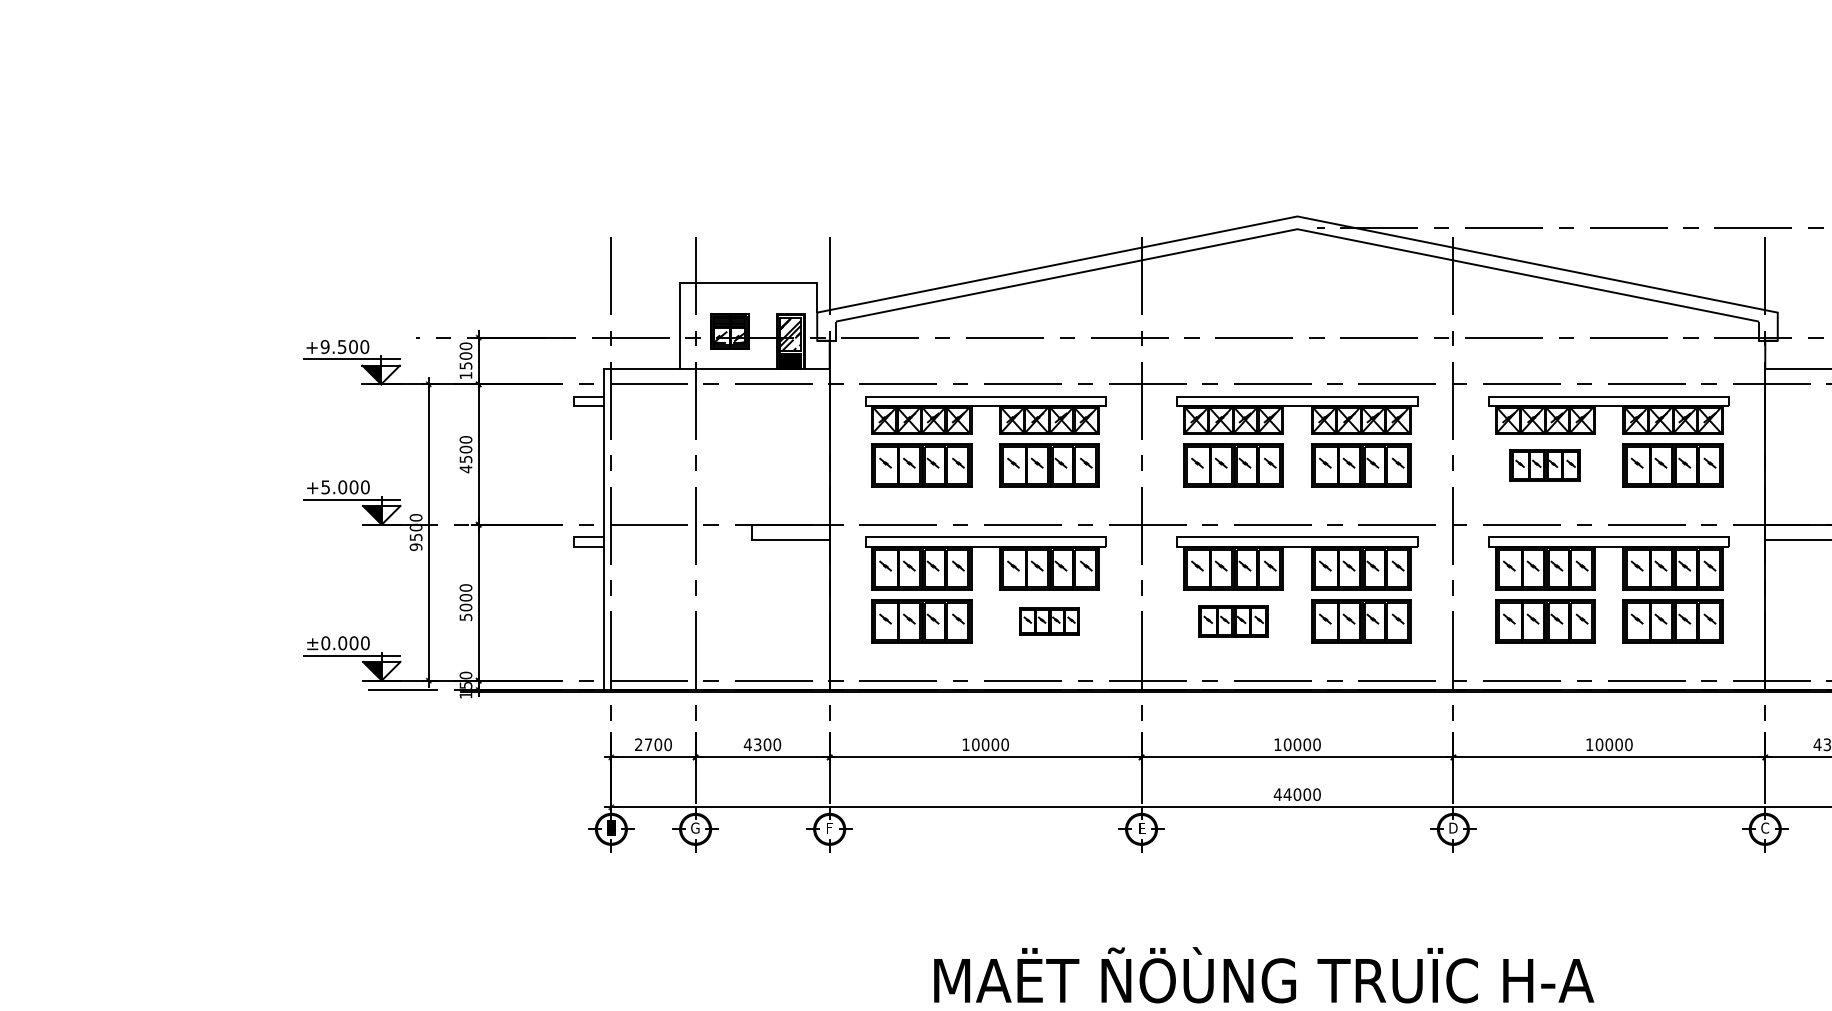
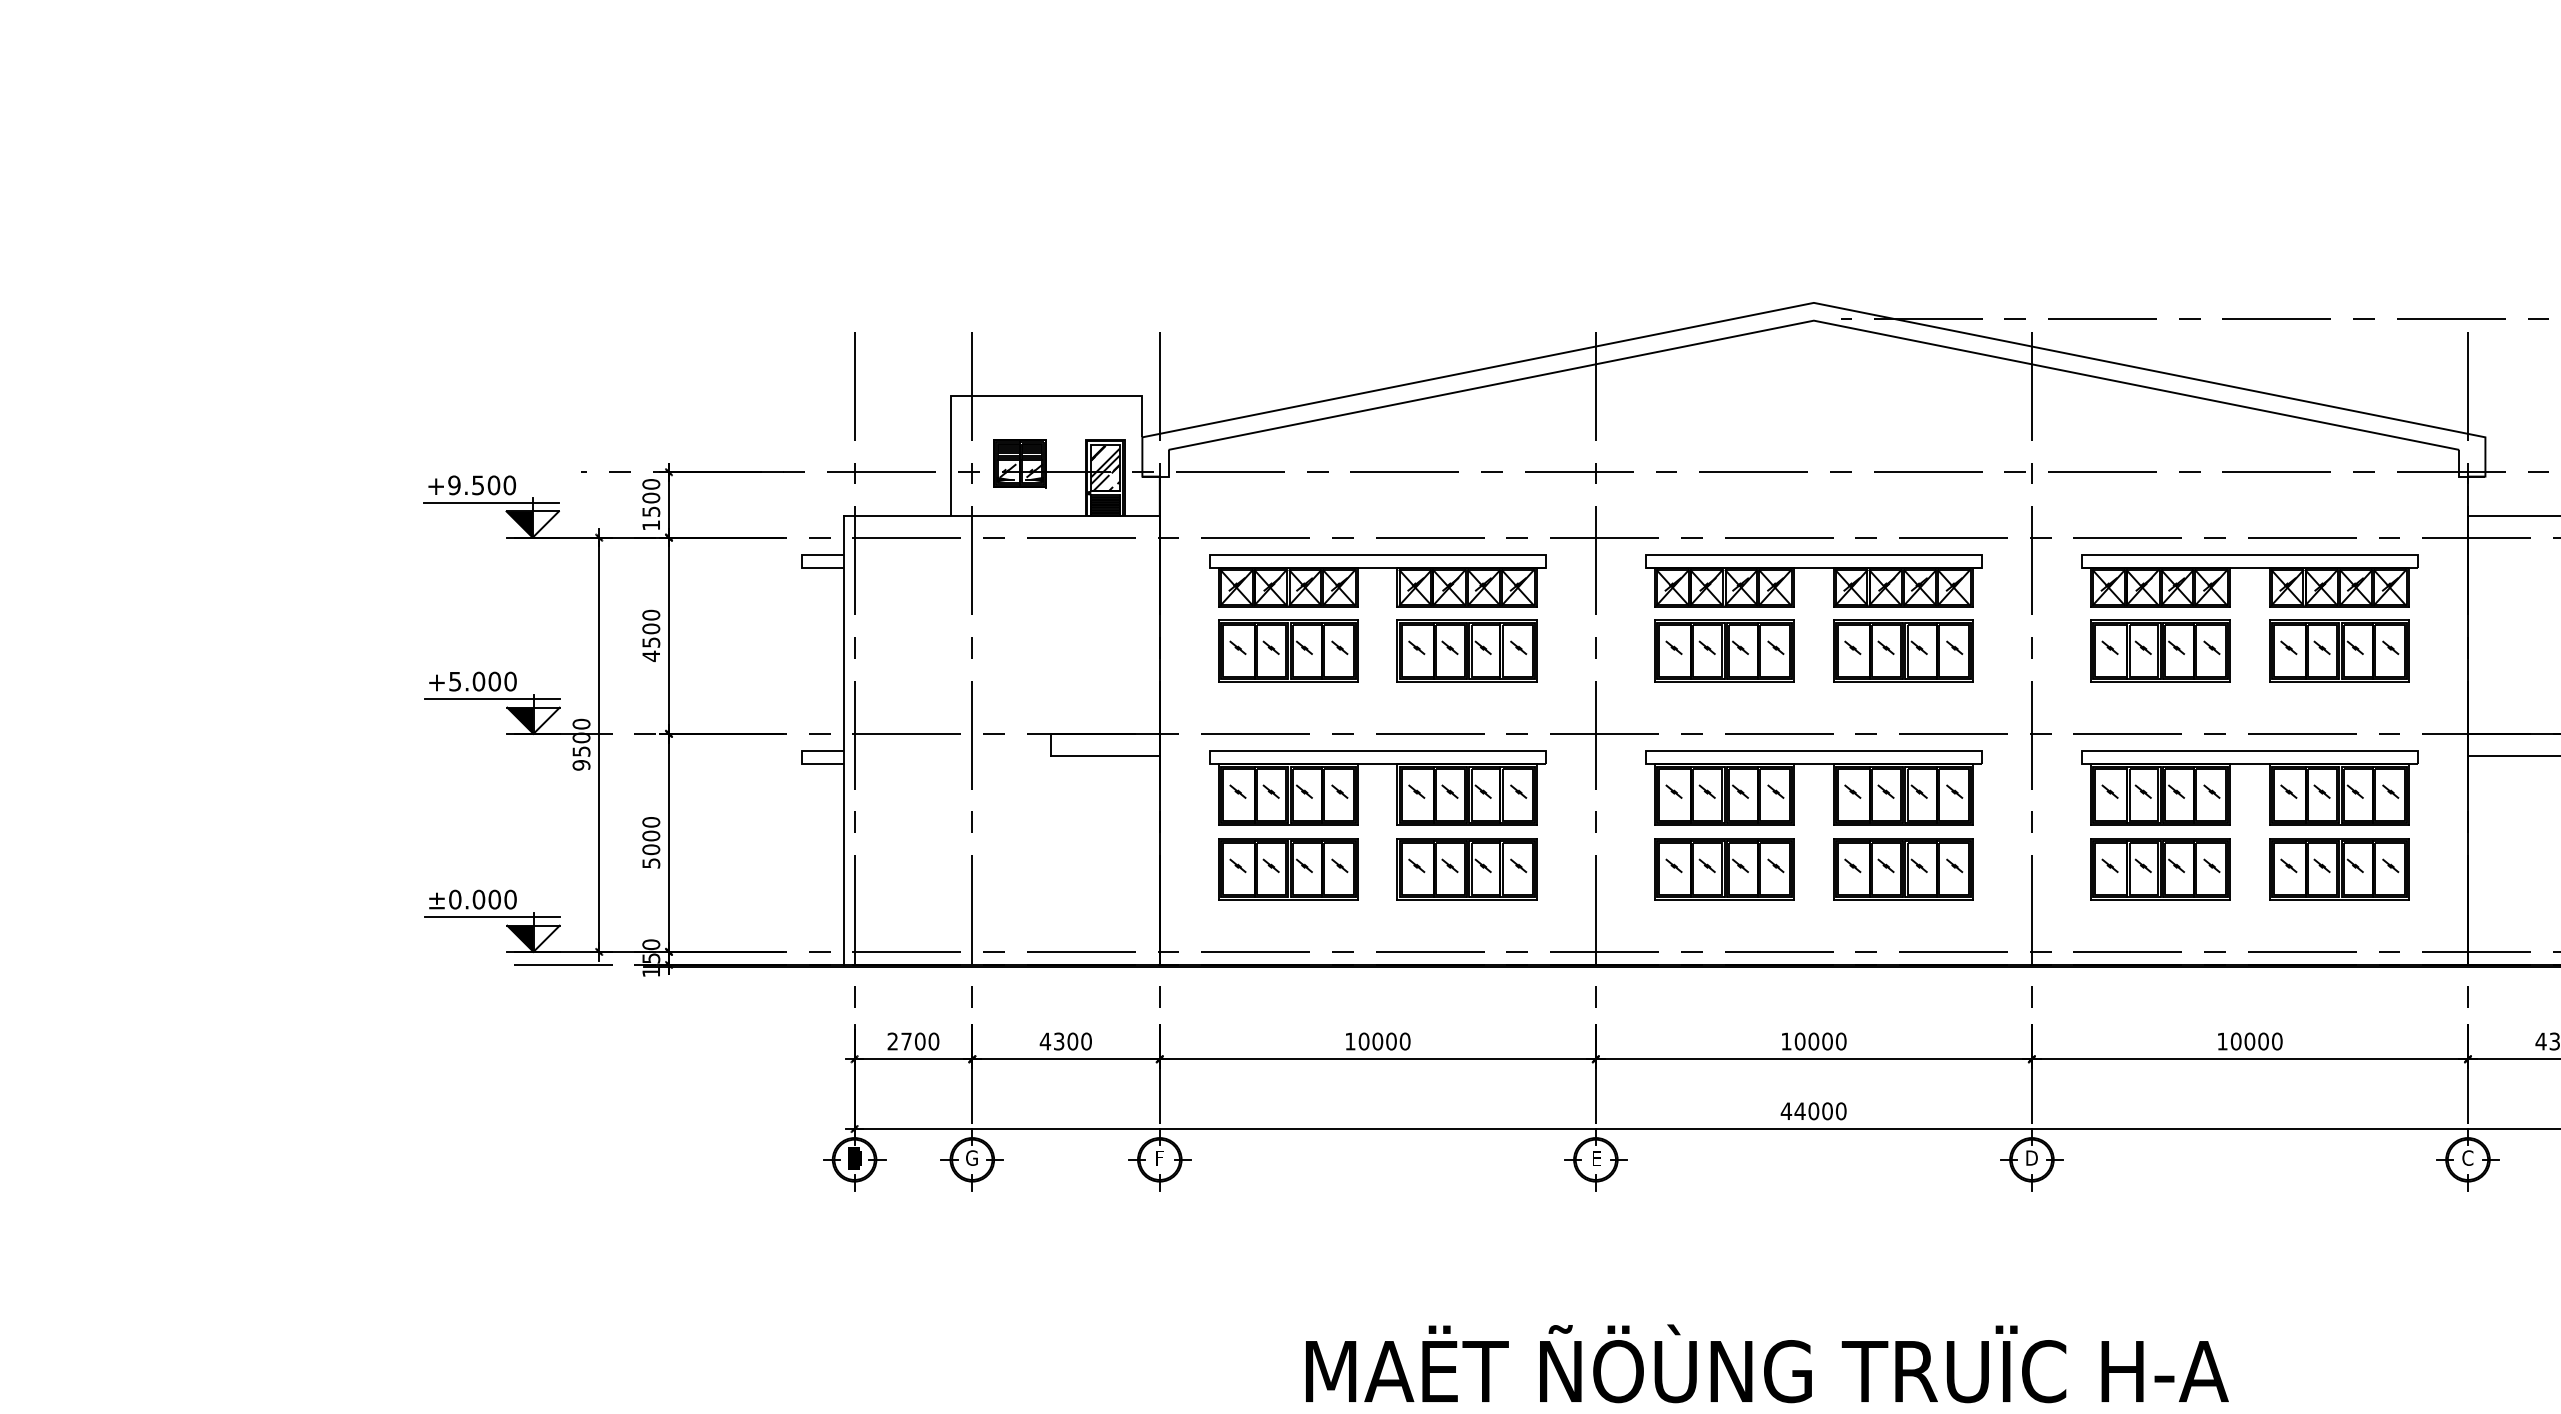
part: (1545, 465) -> (2160, 650), size x1.43
part: (1049, 621) -> (1466, 869), size x1.67
part: (1233, 621) -> (1724, 869), size x1.43

